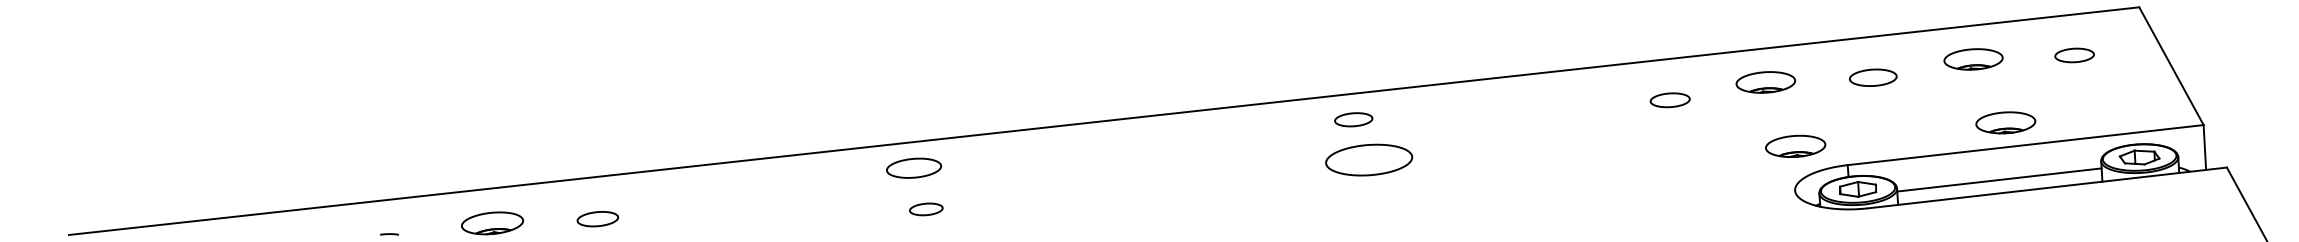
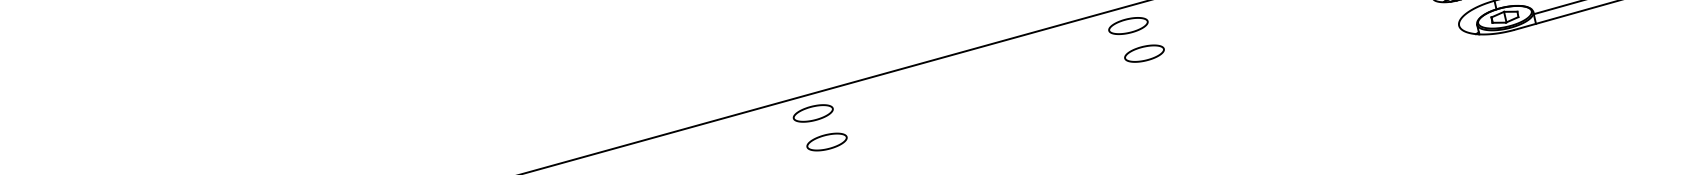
part: (1353, 119) -> (1128, 25), size x1.43
part: (1368, 159) -> (1143, 53), size x0.62
part: (926, 209) -> (827, 142), size x1.67

